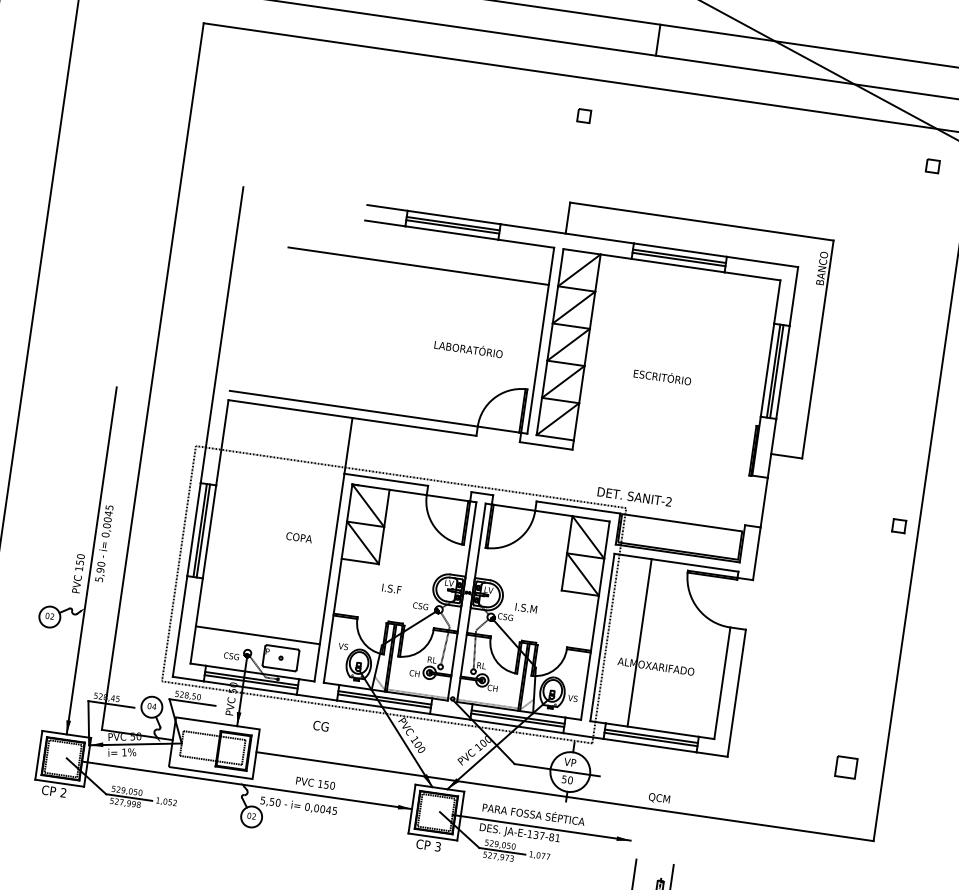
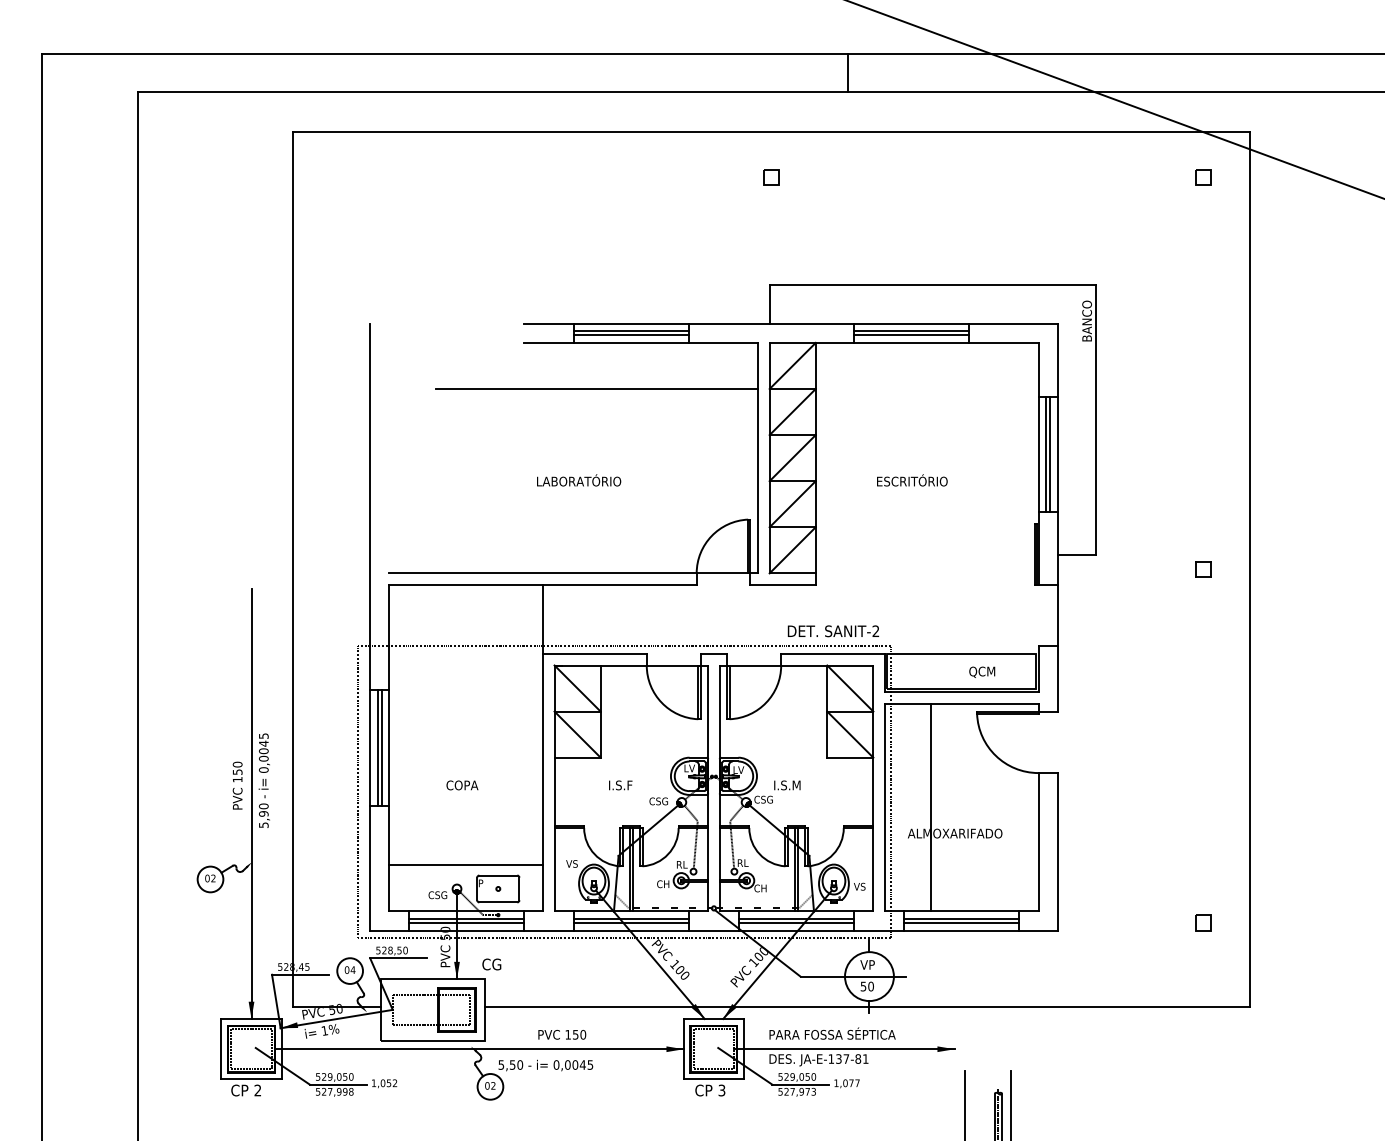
text: (469, 348) -> (579, 480), moved
text: (633, 496) -> (832, 631), moved
part: (899, 526) -> (1203, 569), moved
text: (299, 537) -> (462, 785), moved
text: (78, 573) -> (237, 785), moved
text: (320, 726) -> (491, 964), moved
part: (846, 767) -> (1203, 922), size x0.62
text: (659, 798) -> (982, 671), moved

